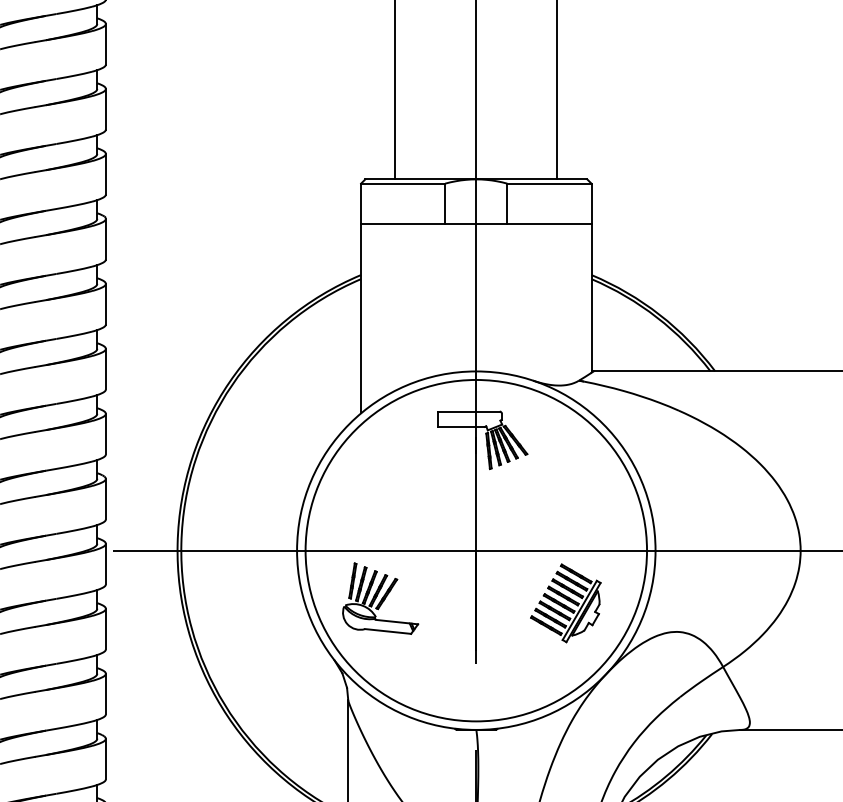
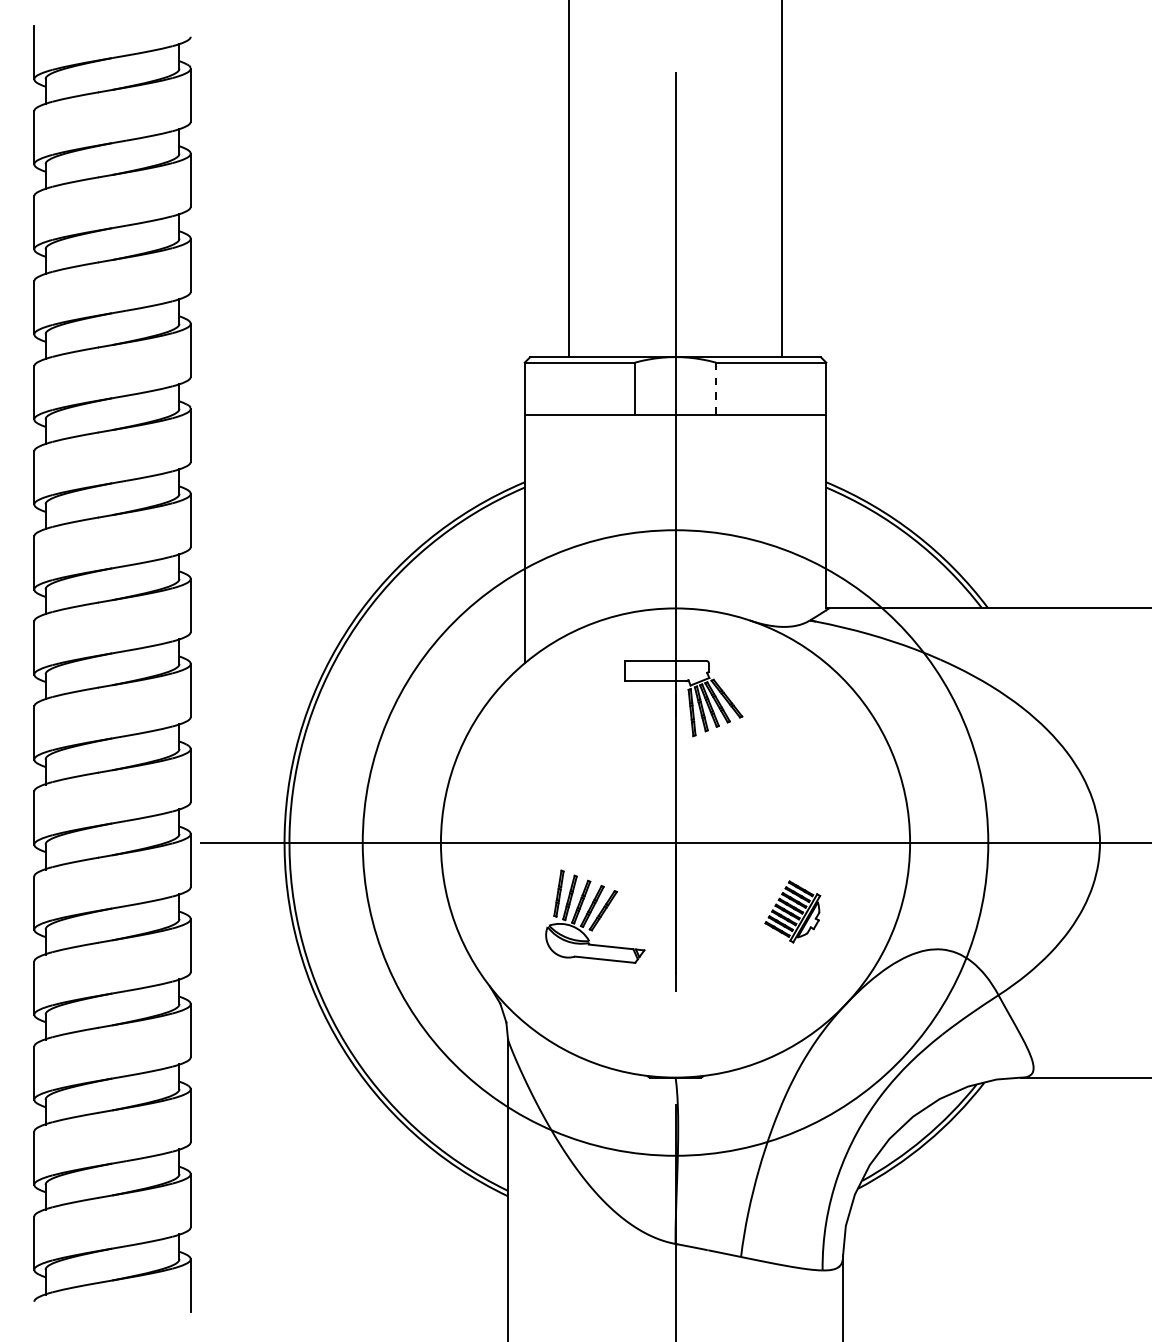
line: (507, 204) -> (716, 389), solid -> dashed
circle: (476, 550) -> (675, 842), size x1.4
part: (380, 598) -> (595, 916), moved
part: (565, 603) -> (792, 911), size x0.6

